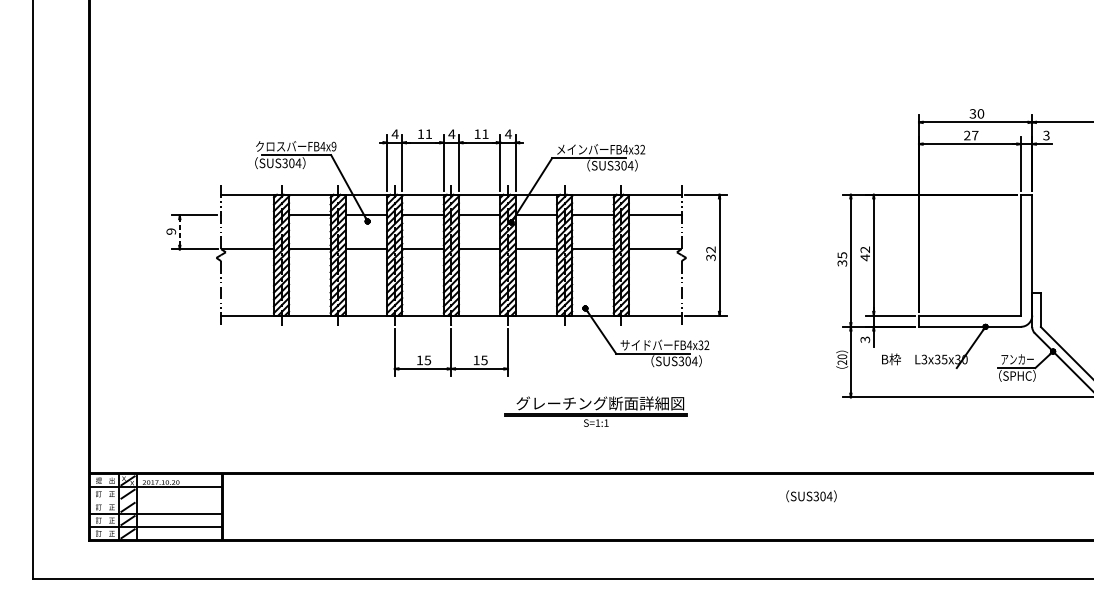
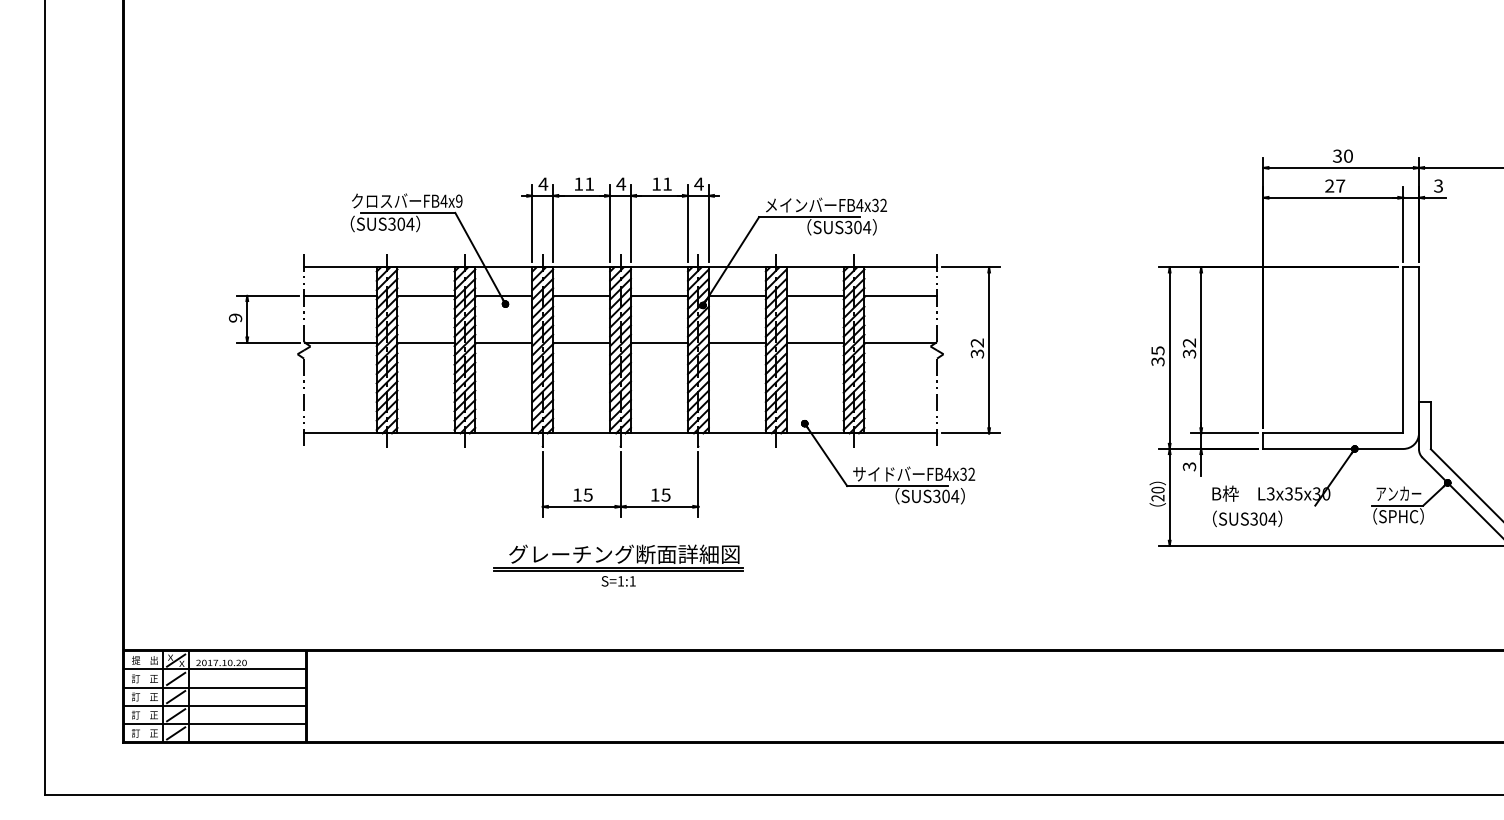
line: (247, 215) -> (340, 295), added
line: (179, 231) -> (247, 318), dashed -> solid
text: (865, 257) -> (1189, 353), 42 -> 32
part: (596, 411) -> (618, 565), moved
text: (811, 496) -> (1247, 518), moved
line: (155, 500) -> (214, 687), added

